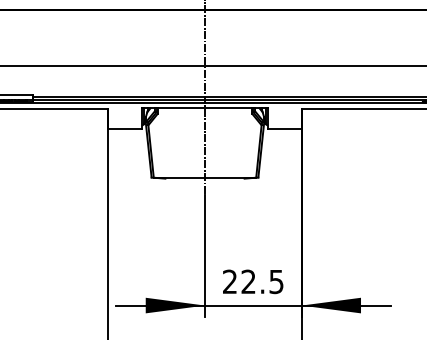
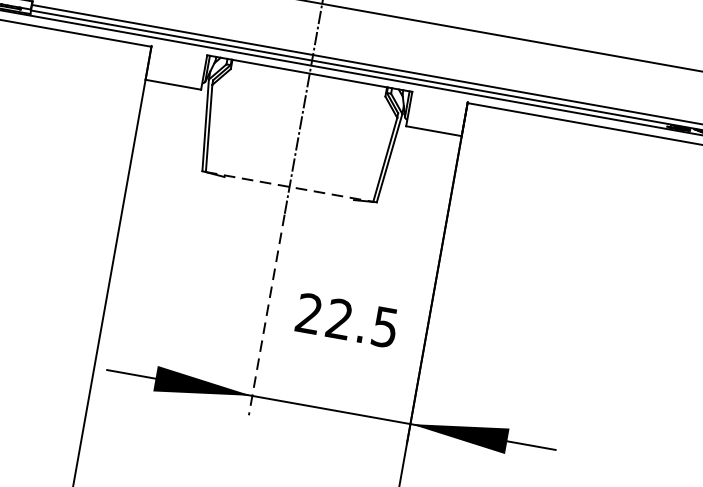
line: (205, 177) -> (290, 186), solid -> dashed
line: (205, 256) -> (267, 315), solid -> dashed
text: (253, 281) -> (347, 320), moved

